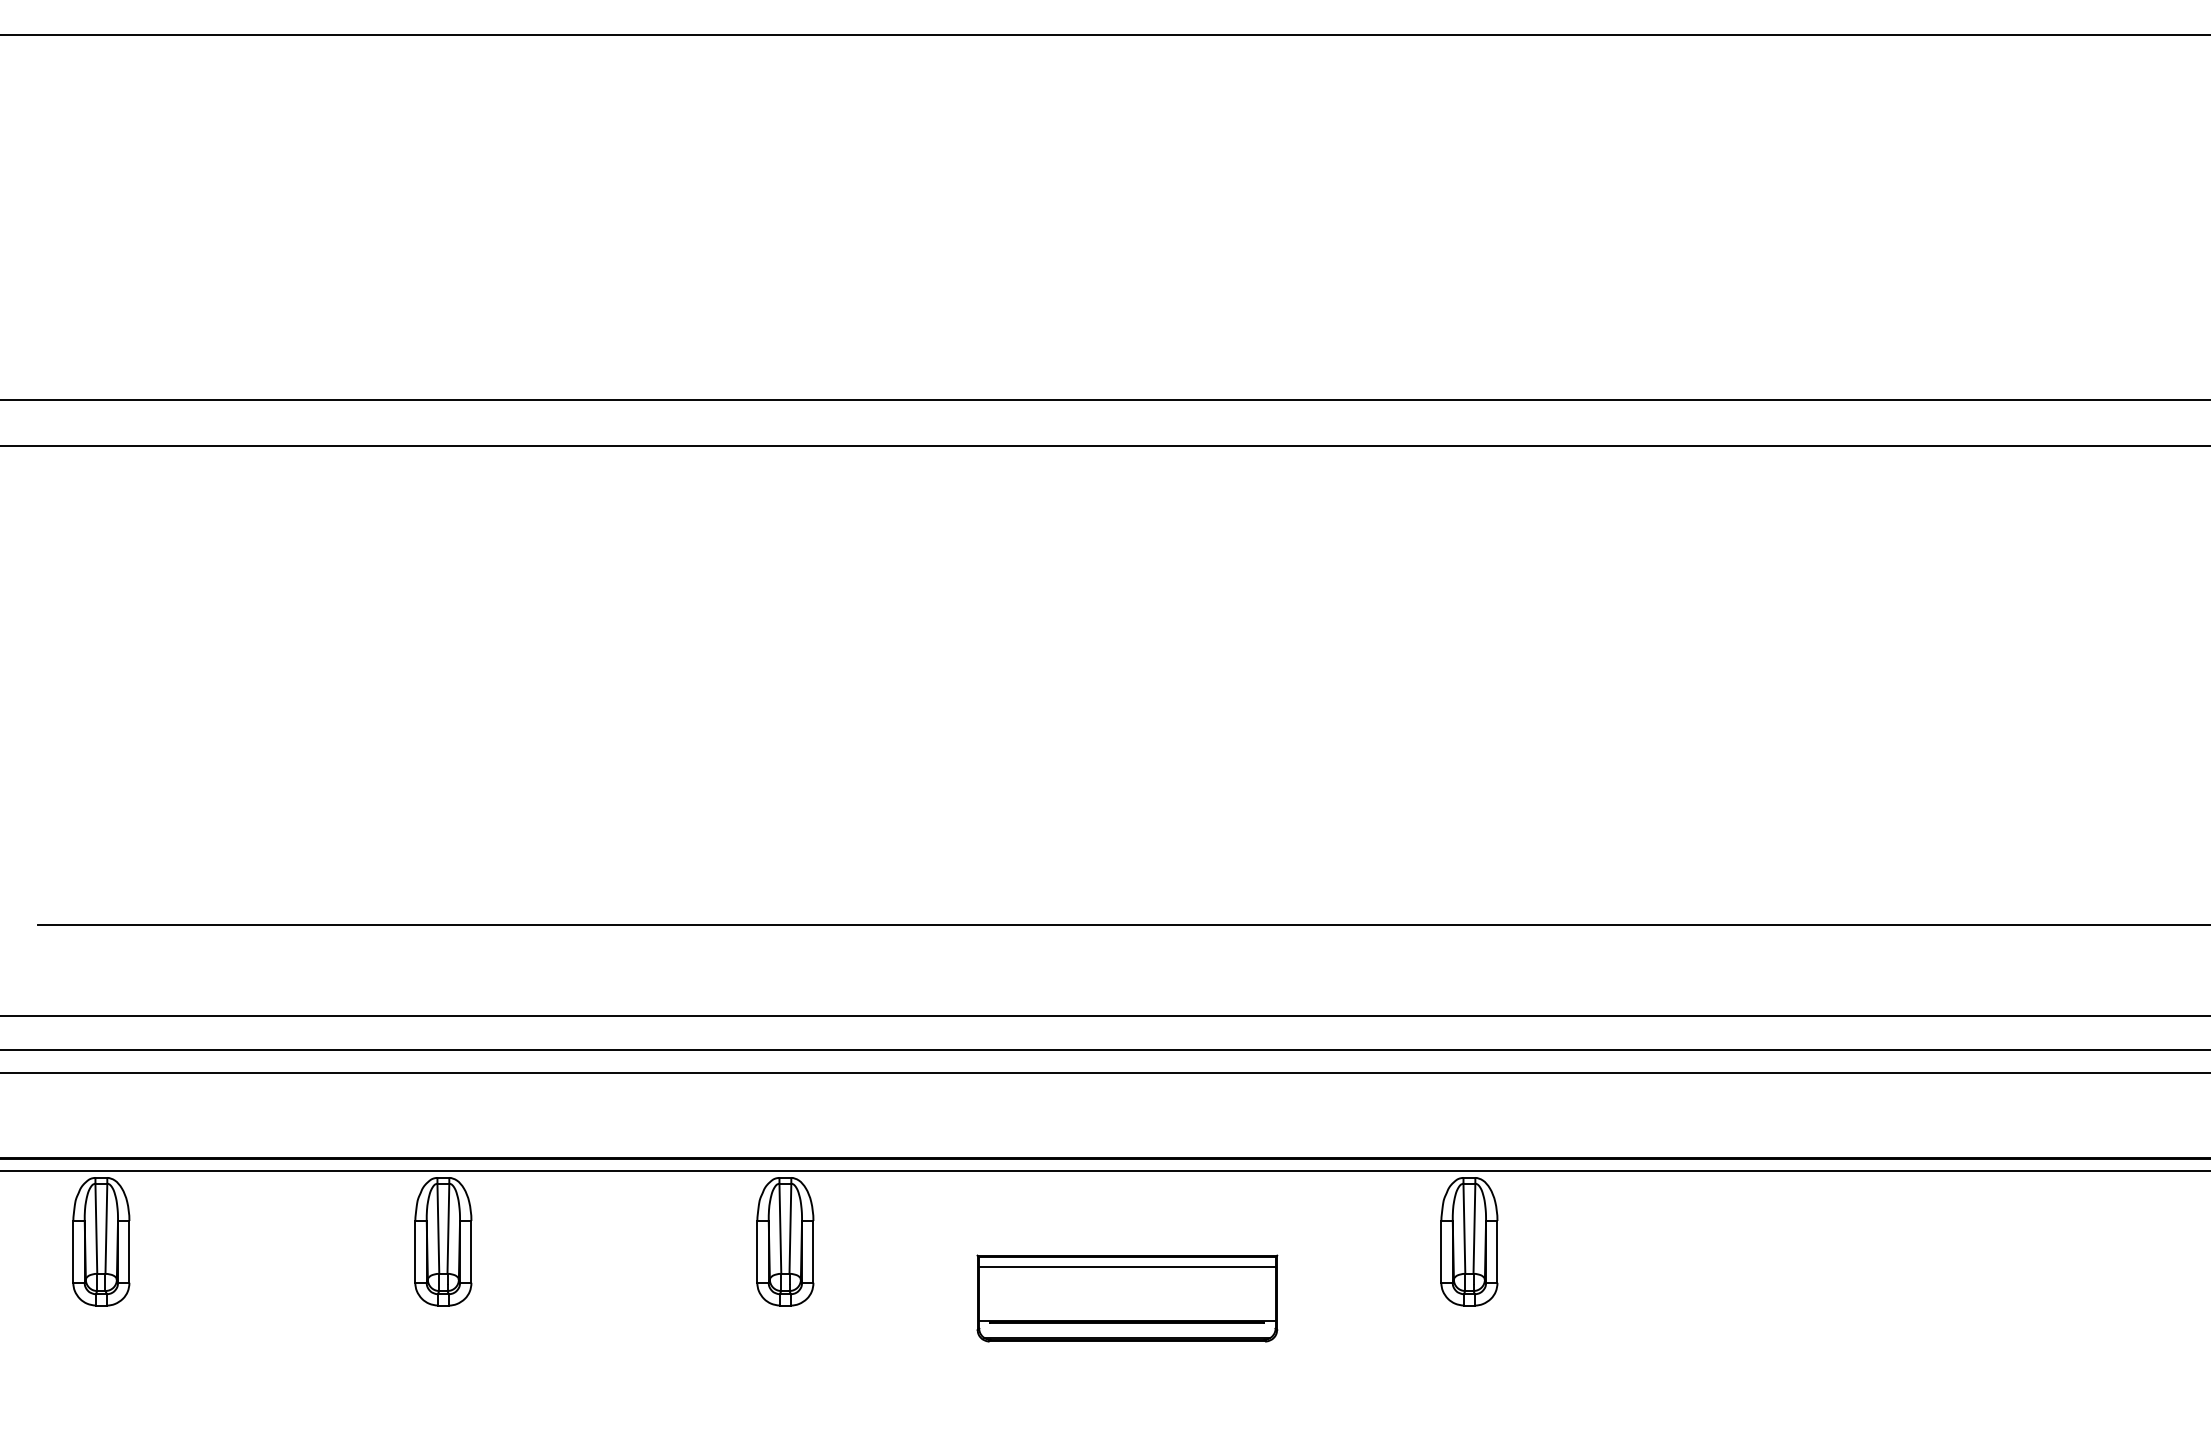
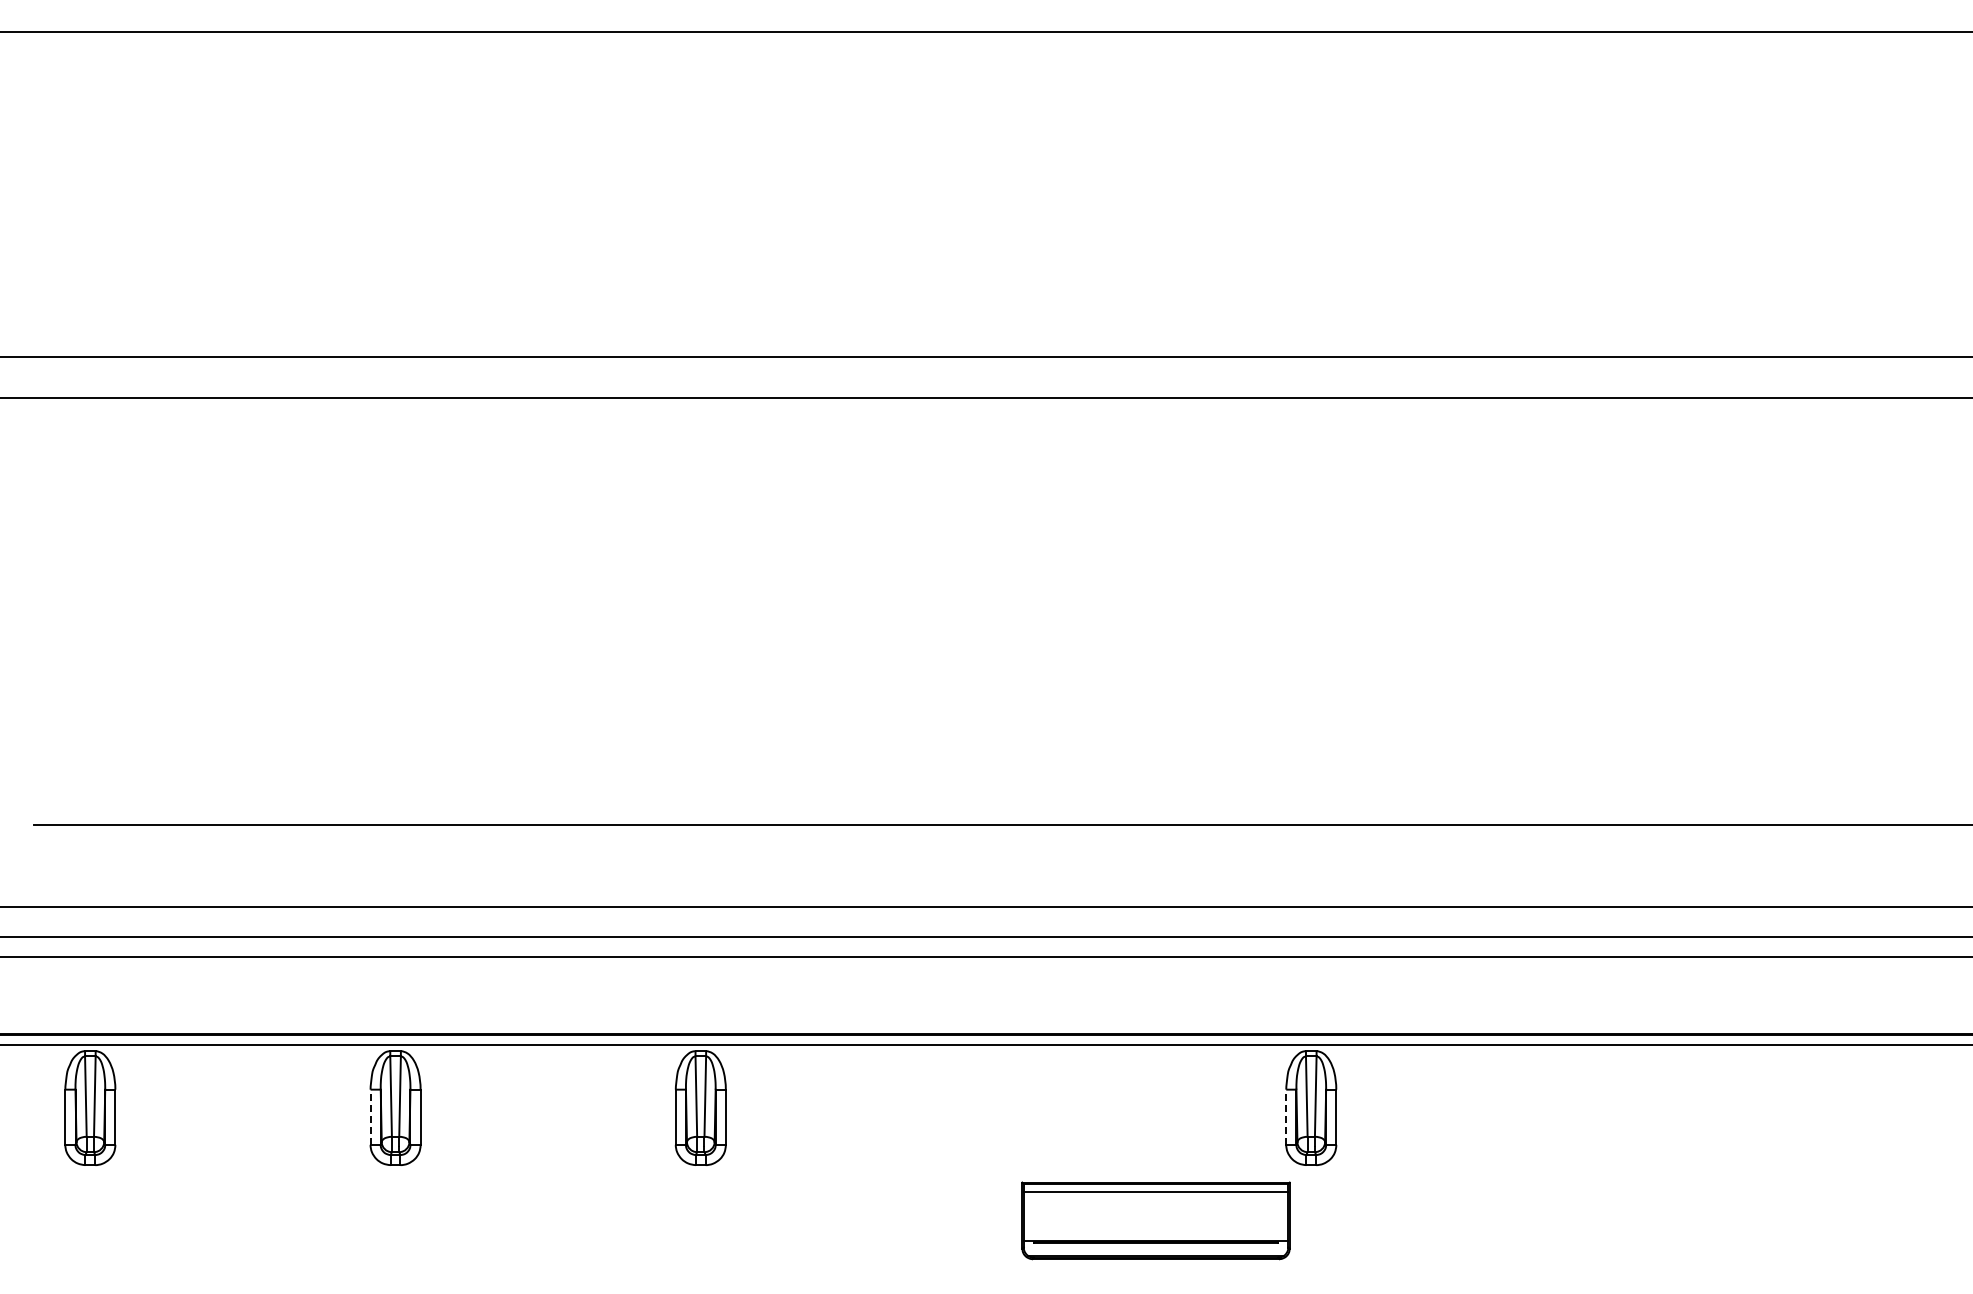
line: (415, 1252) -> (370, 1117), solid -> dashed
line: (1441, 1252) -> (1286, 1117), solid -> dashed
part: (1126, 1298) -> (1155, 1220), moved

